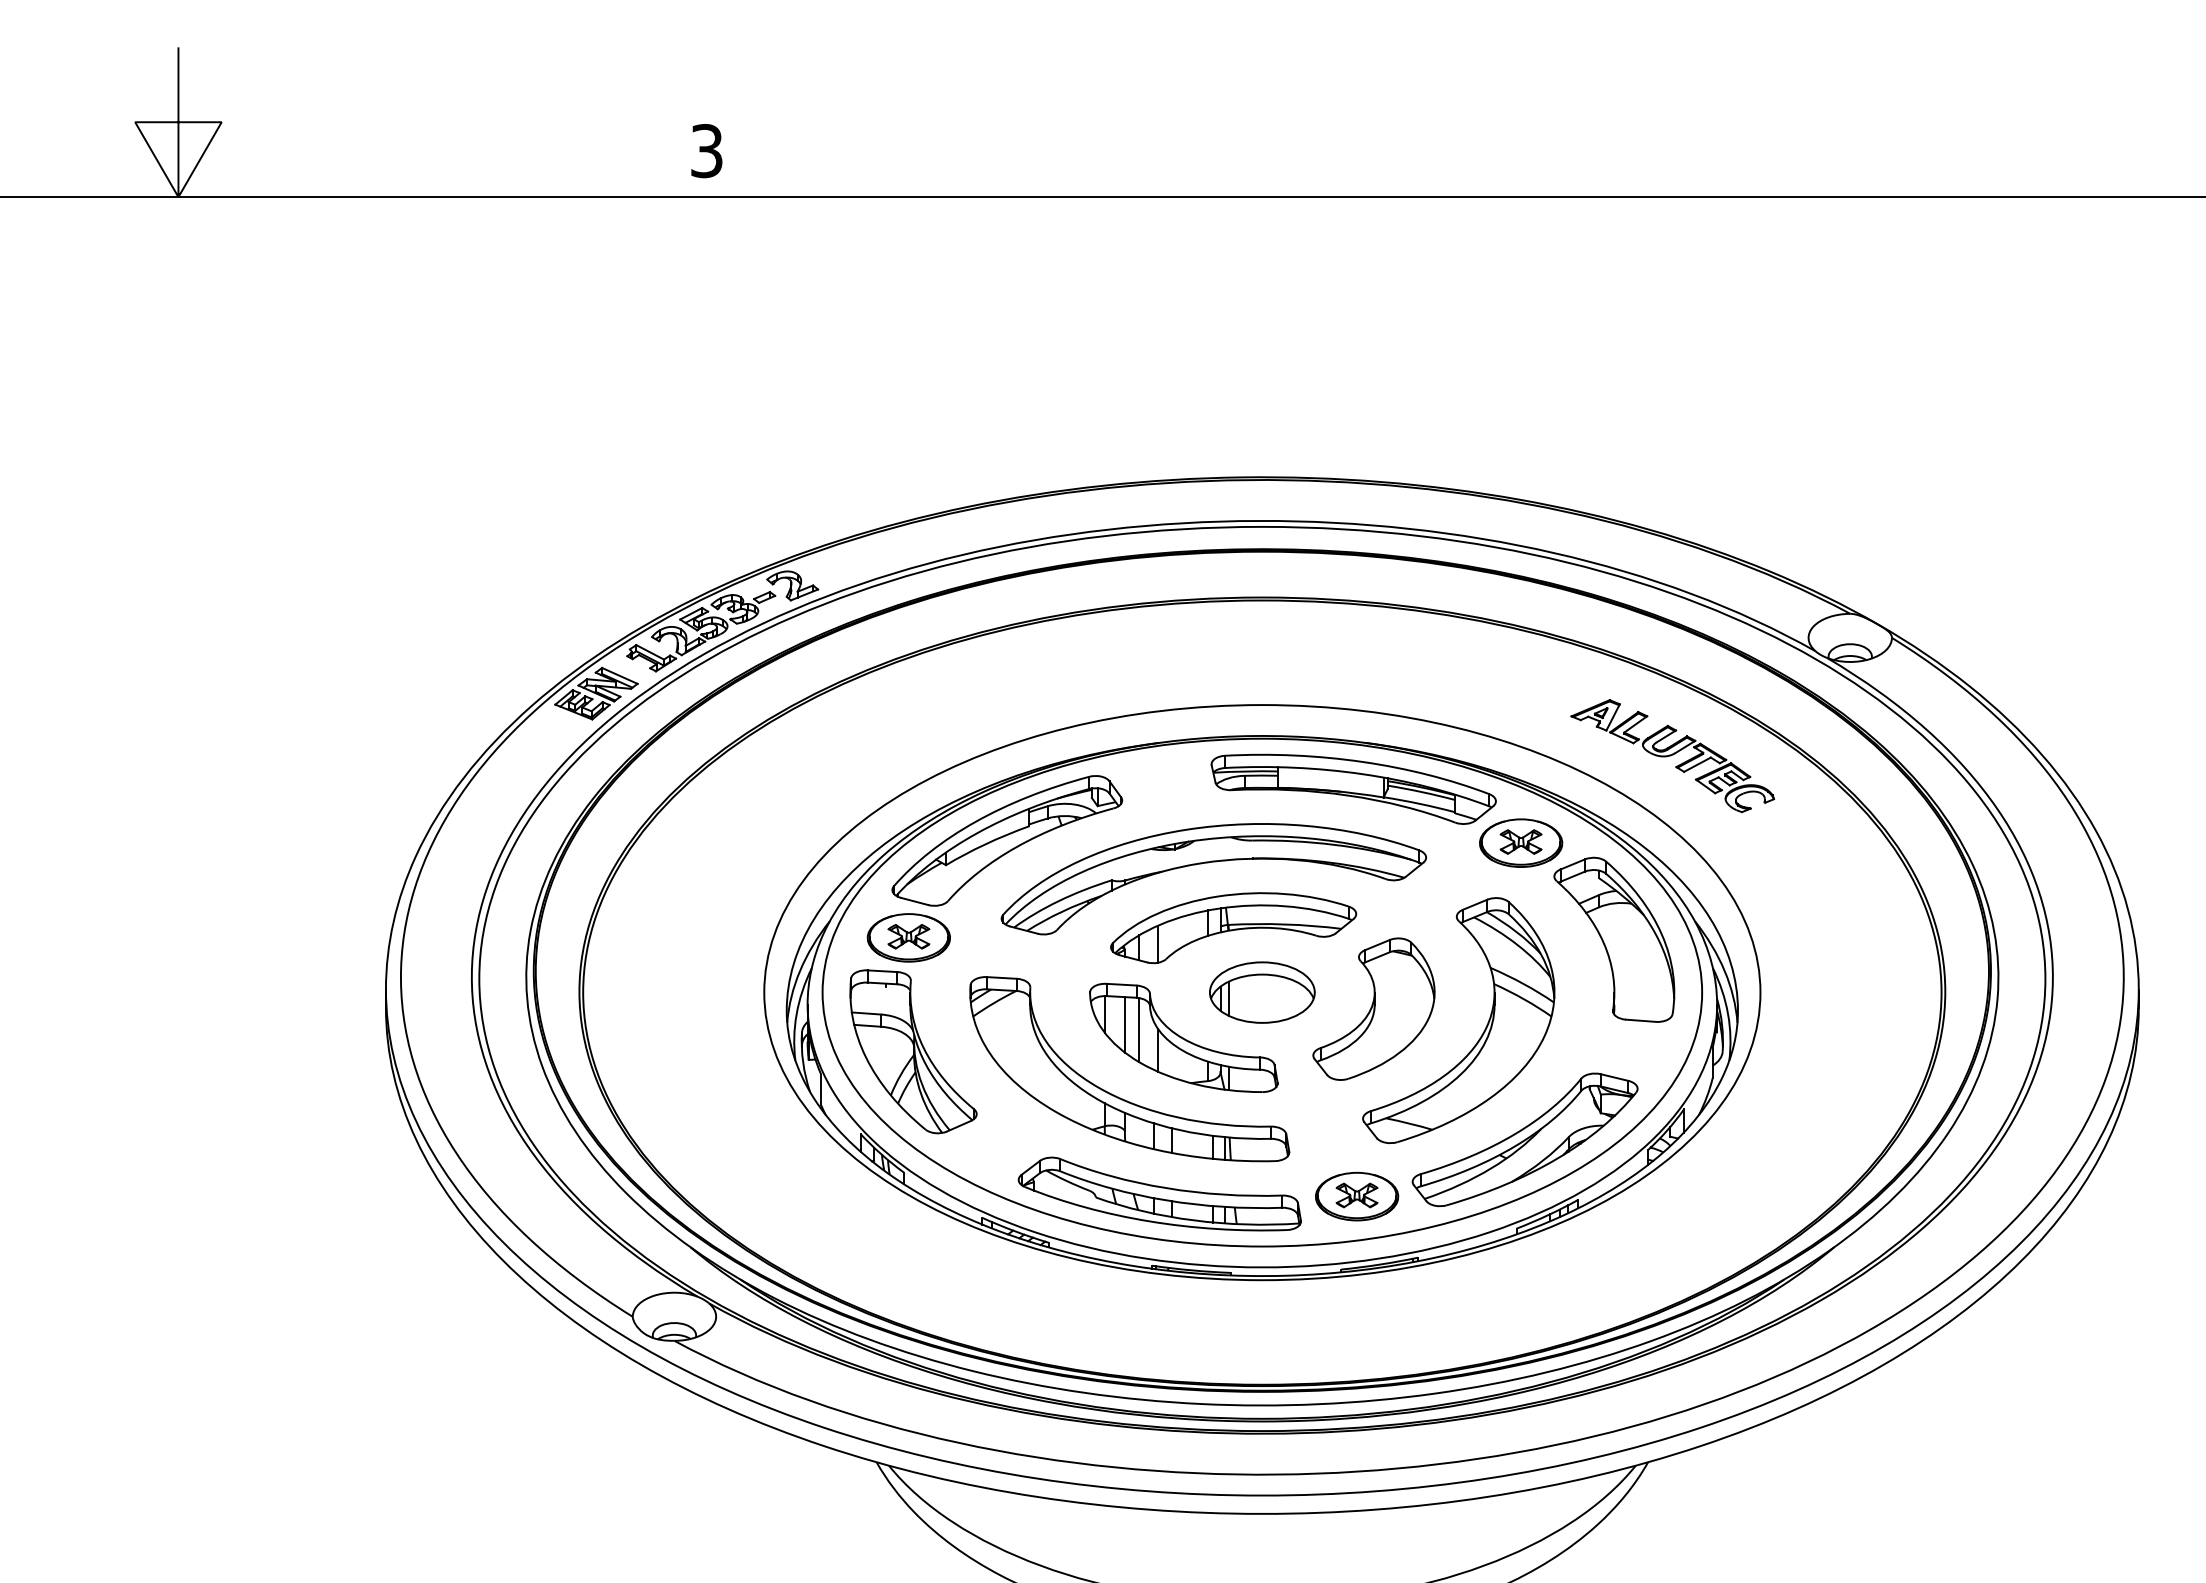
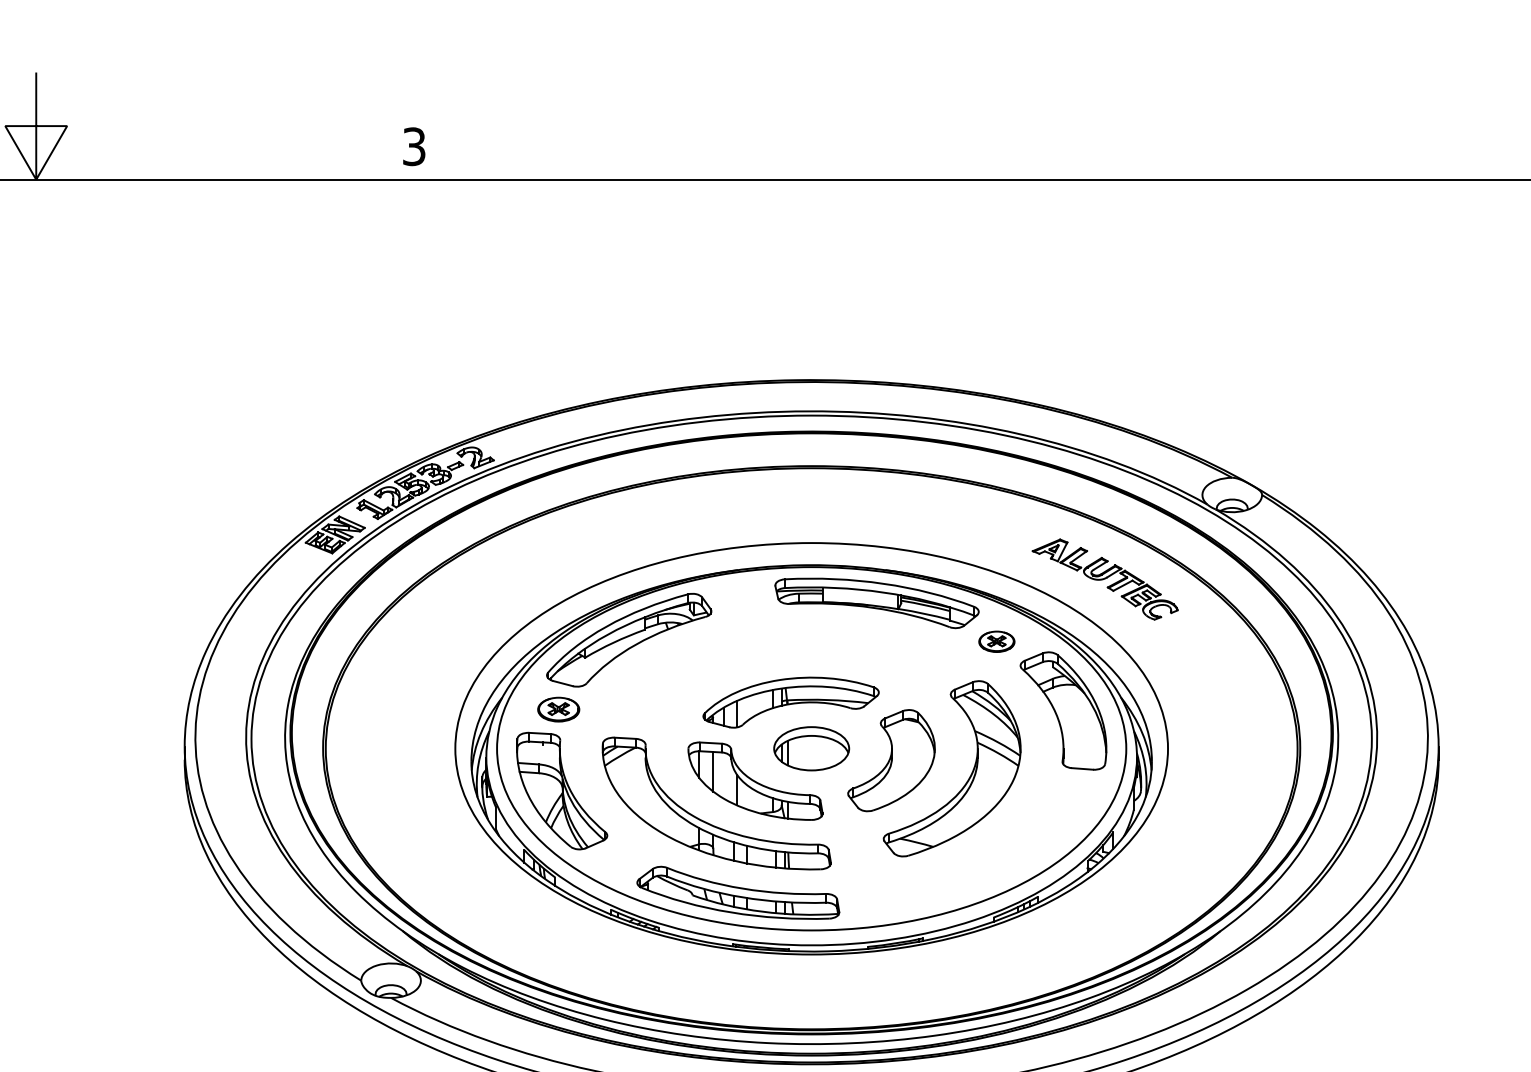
part: (1521, 842) -> (997, 641), size x0.6
part: (1208, 863) -> (773, 656), removed
part: (908, 937) -> (558, 709), size x0.7
line: (1139, 1030) -> (723, 775), removed
part: (1524, 1139) -> (999, 853), removed
part: (1357, 1196) -> (879, 894), removed

